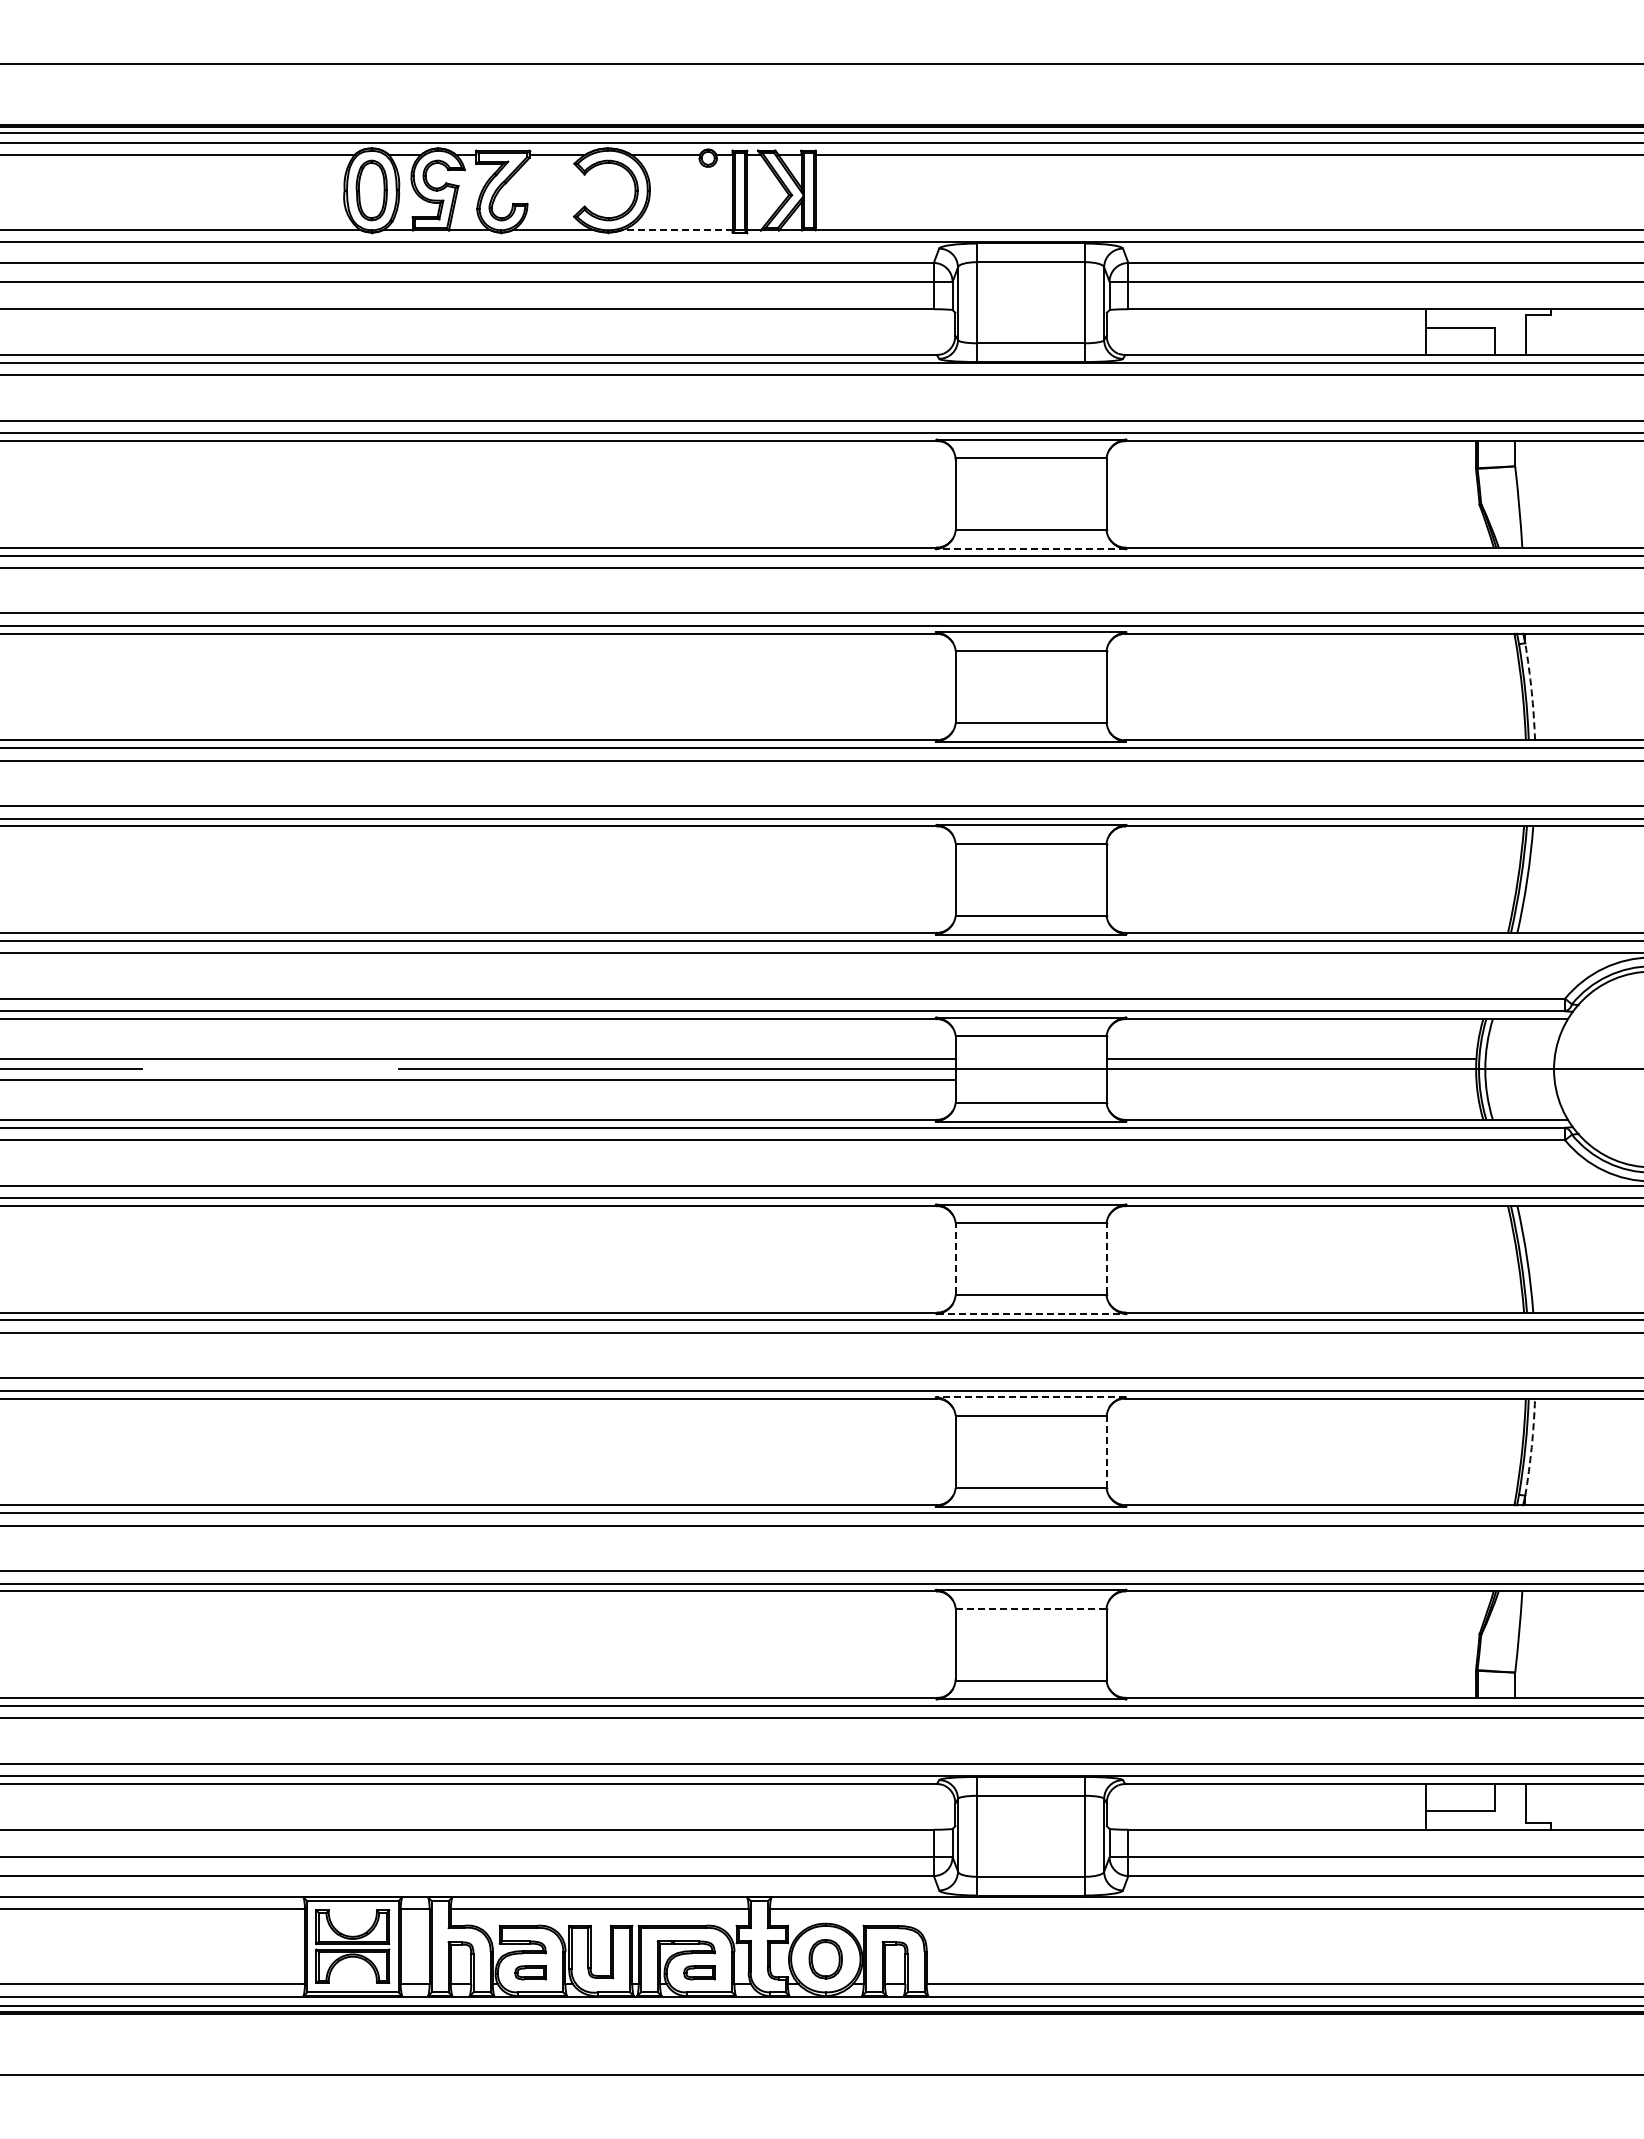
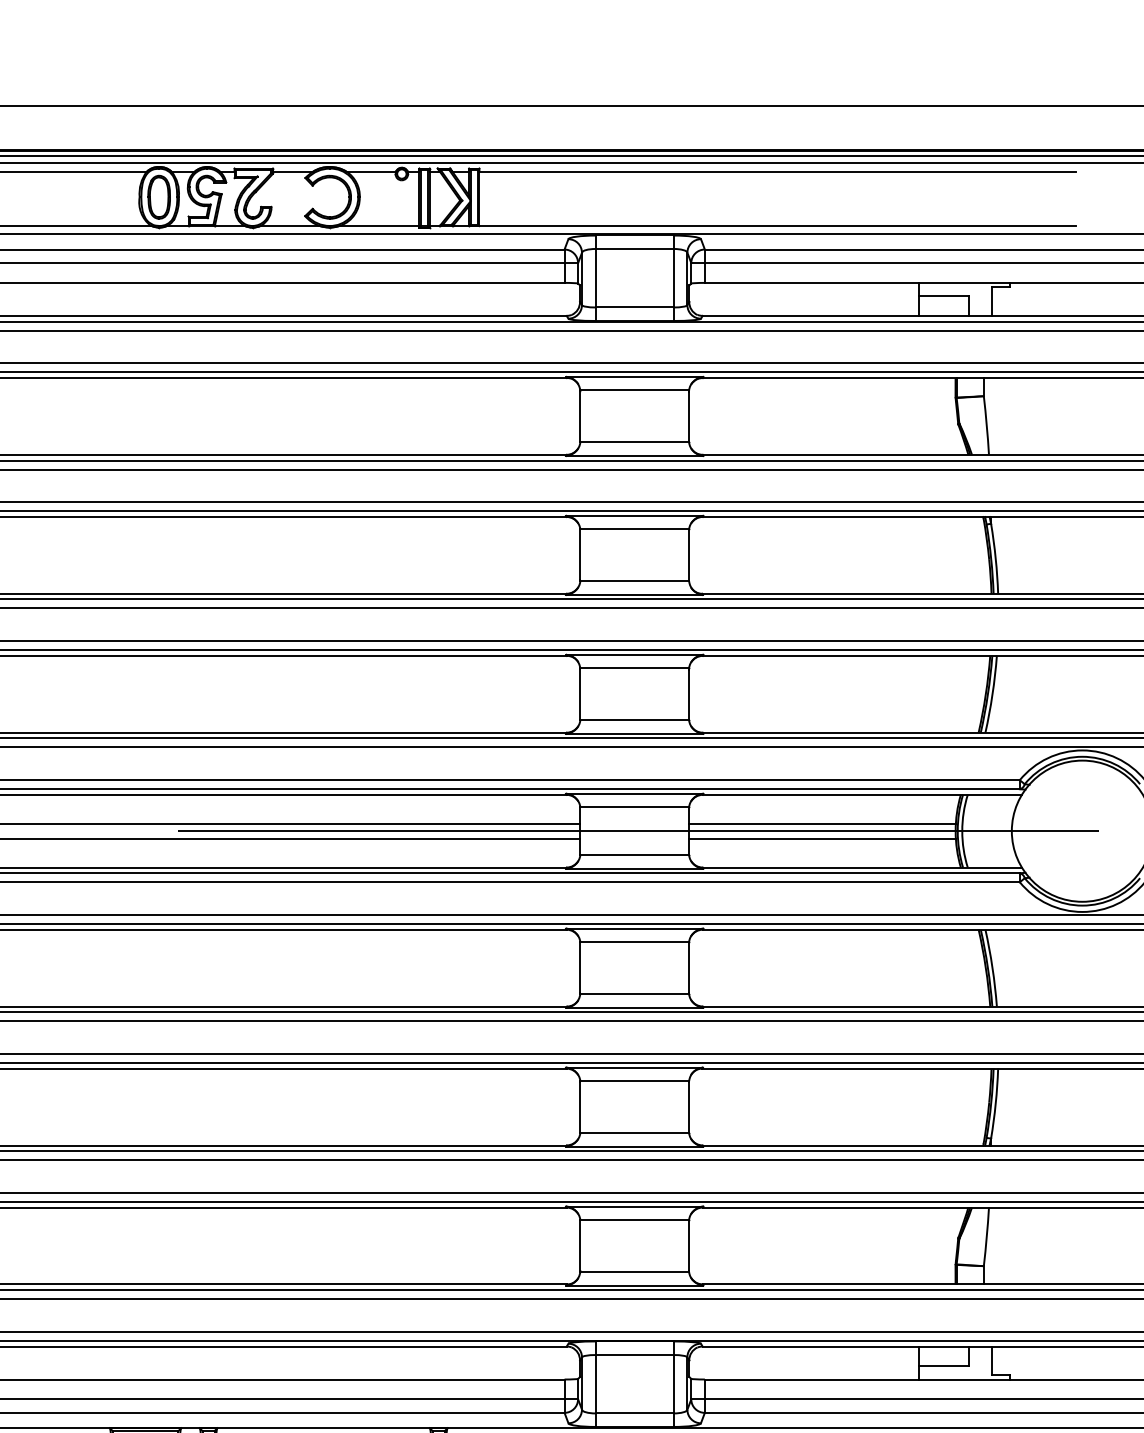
line: (677, 229) -> (379, 225), dashed -> solid
line: (1030, 549) -> (634, 456), dashed -> solid
arc: (1531, 691) -> (995, 558), dashed -> solid
line: (1291, 1079) -> (822, 838), added
line: (1106, 1257) -> (689, 966), dashed -> solid
line: (955, 1258) -> (580, 967), dashed -> solid
line: (1031, 1314) -> (634, 1007), dashed -> solid
line: (1030, 1397) -> (634, 1067), dashed -> solid
arc: (1531, 1447) -> (995, 1103), dashed -> solid
line: (1106, 1452) -> (689, 1107), dashed -> solid
line: (1031, 1608) -> (634, 1219), dashed -> solid

